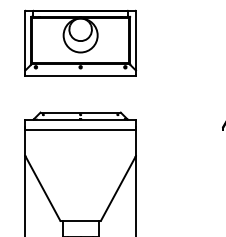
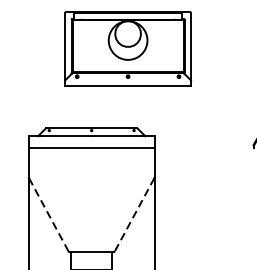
part: (80, 42) -> (127, 48), moved
line: (42, 188) -> (48, 214), solid -> dashed
line: (118, 188) -> (134, 214), solid -> dashed

